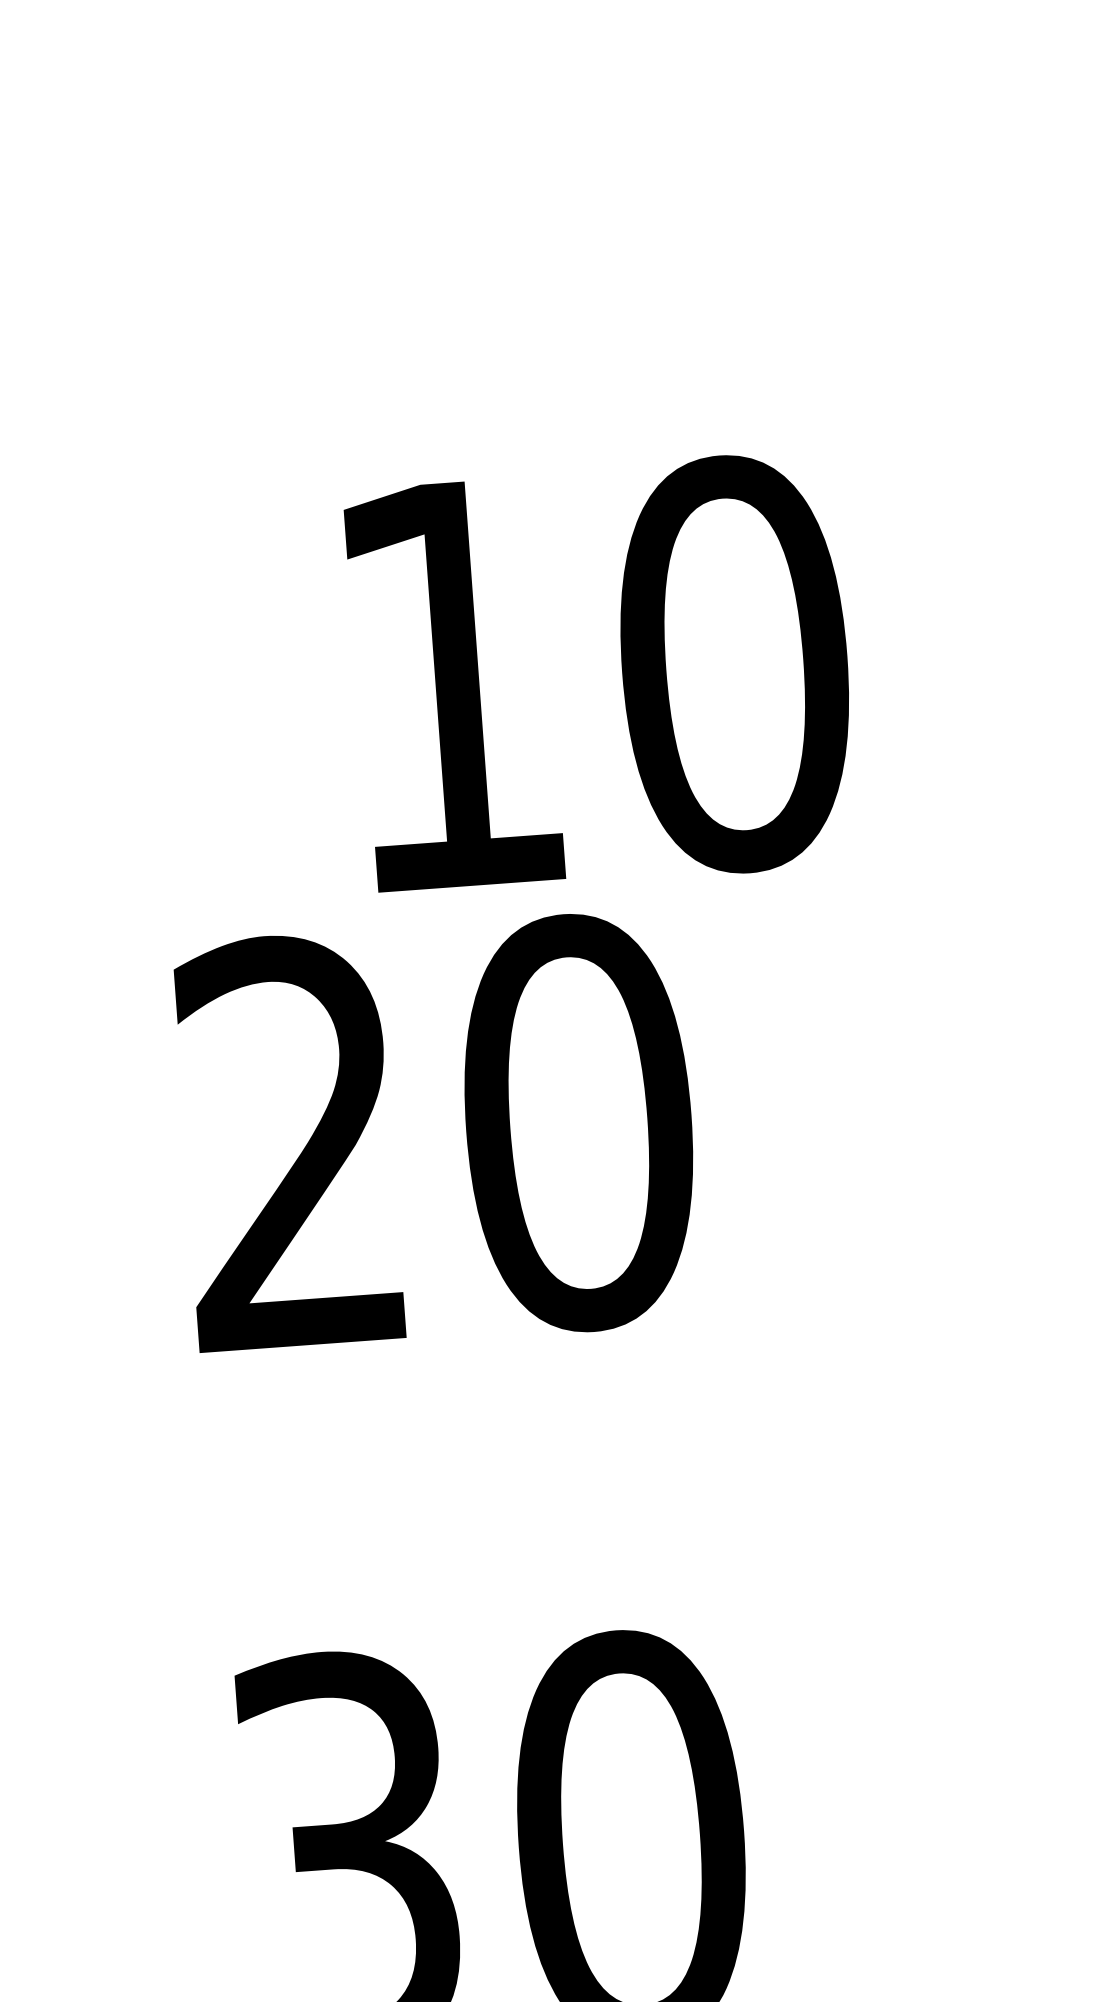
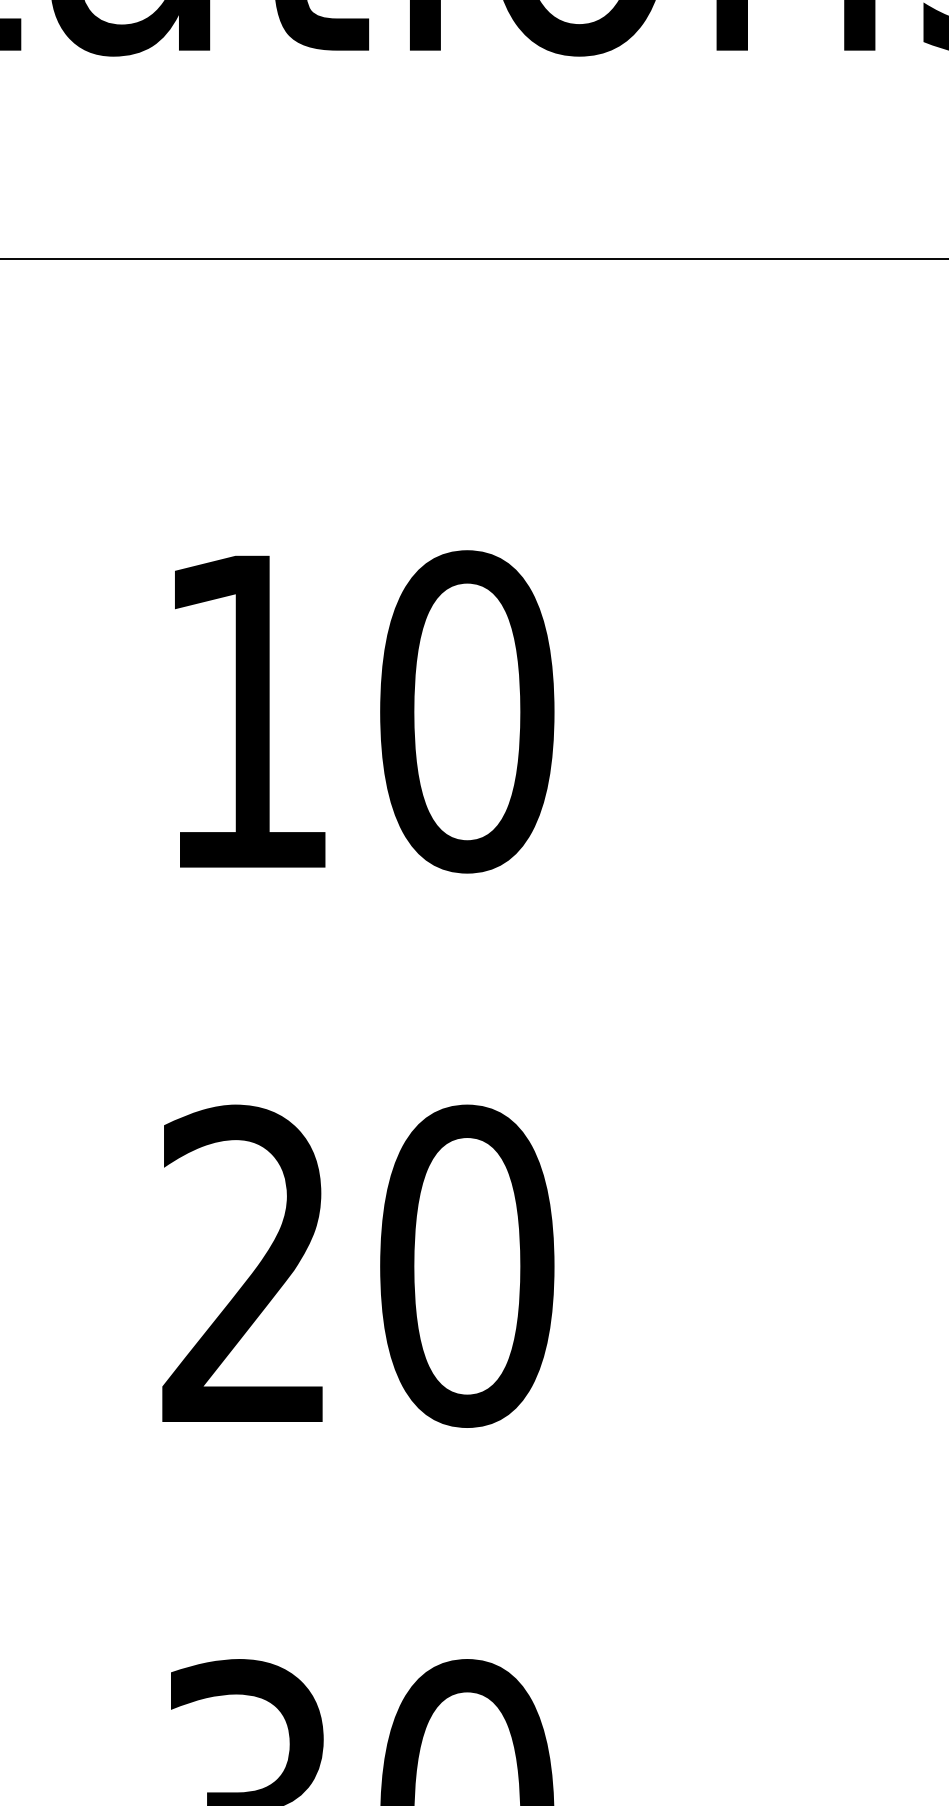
text: (601, 673) -> (364, 711), moved

